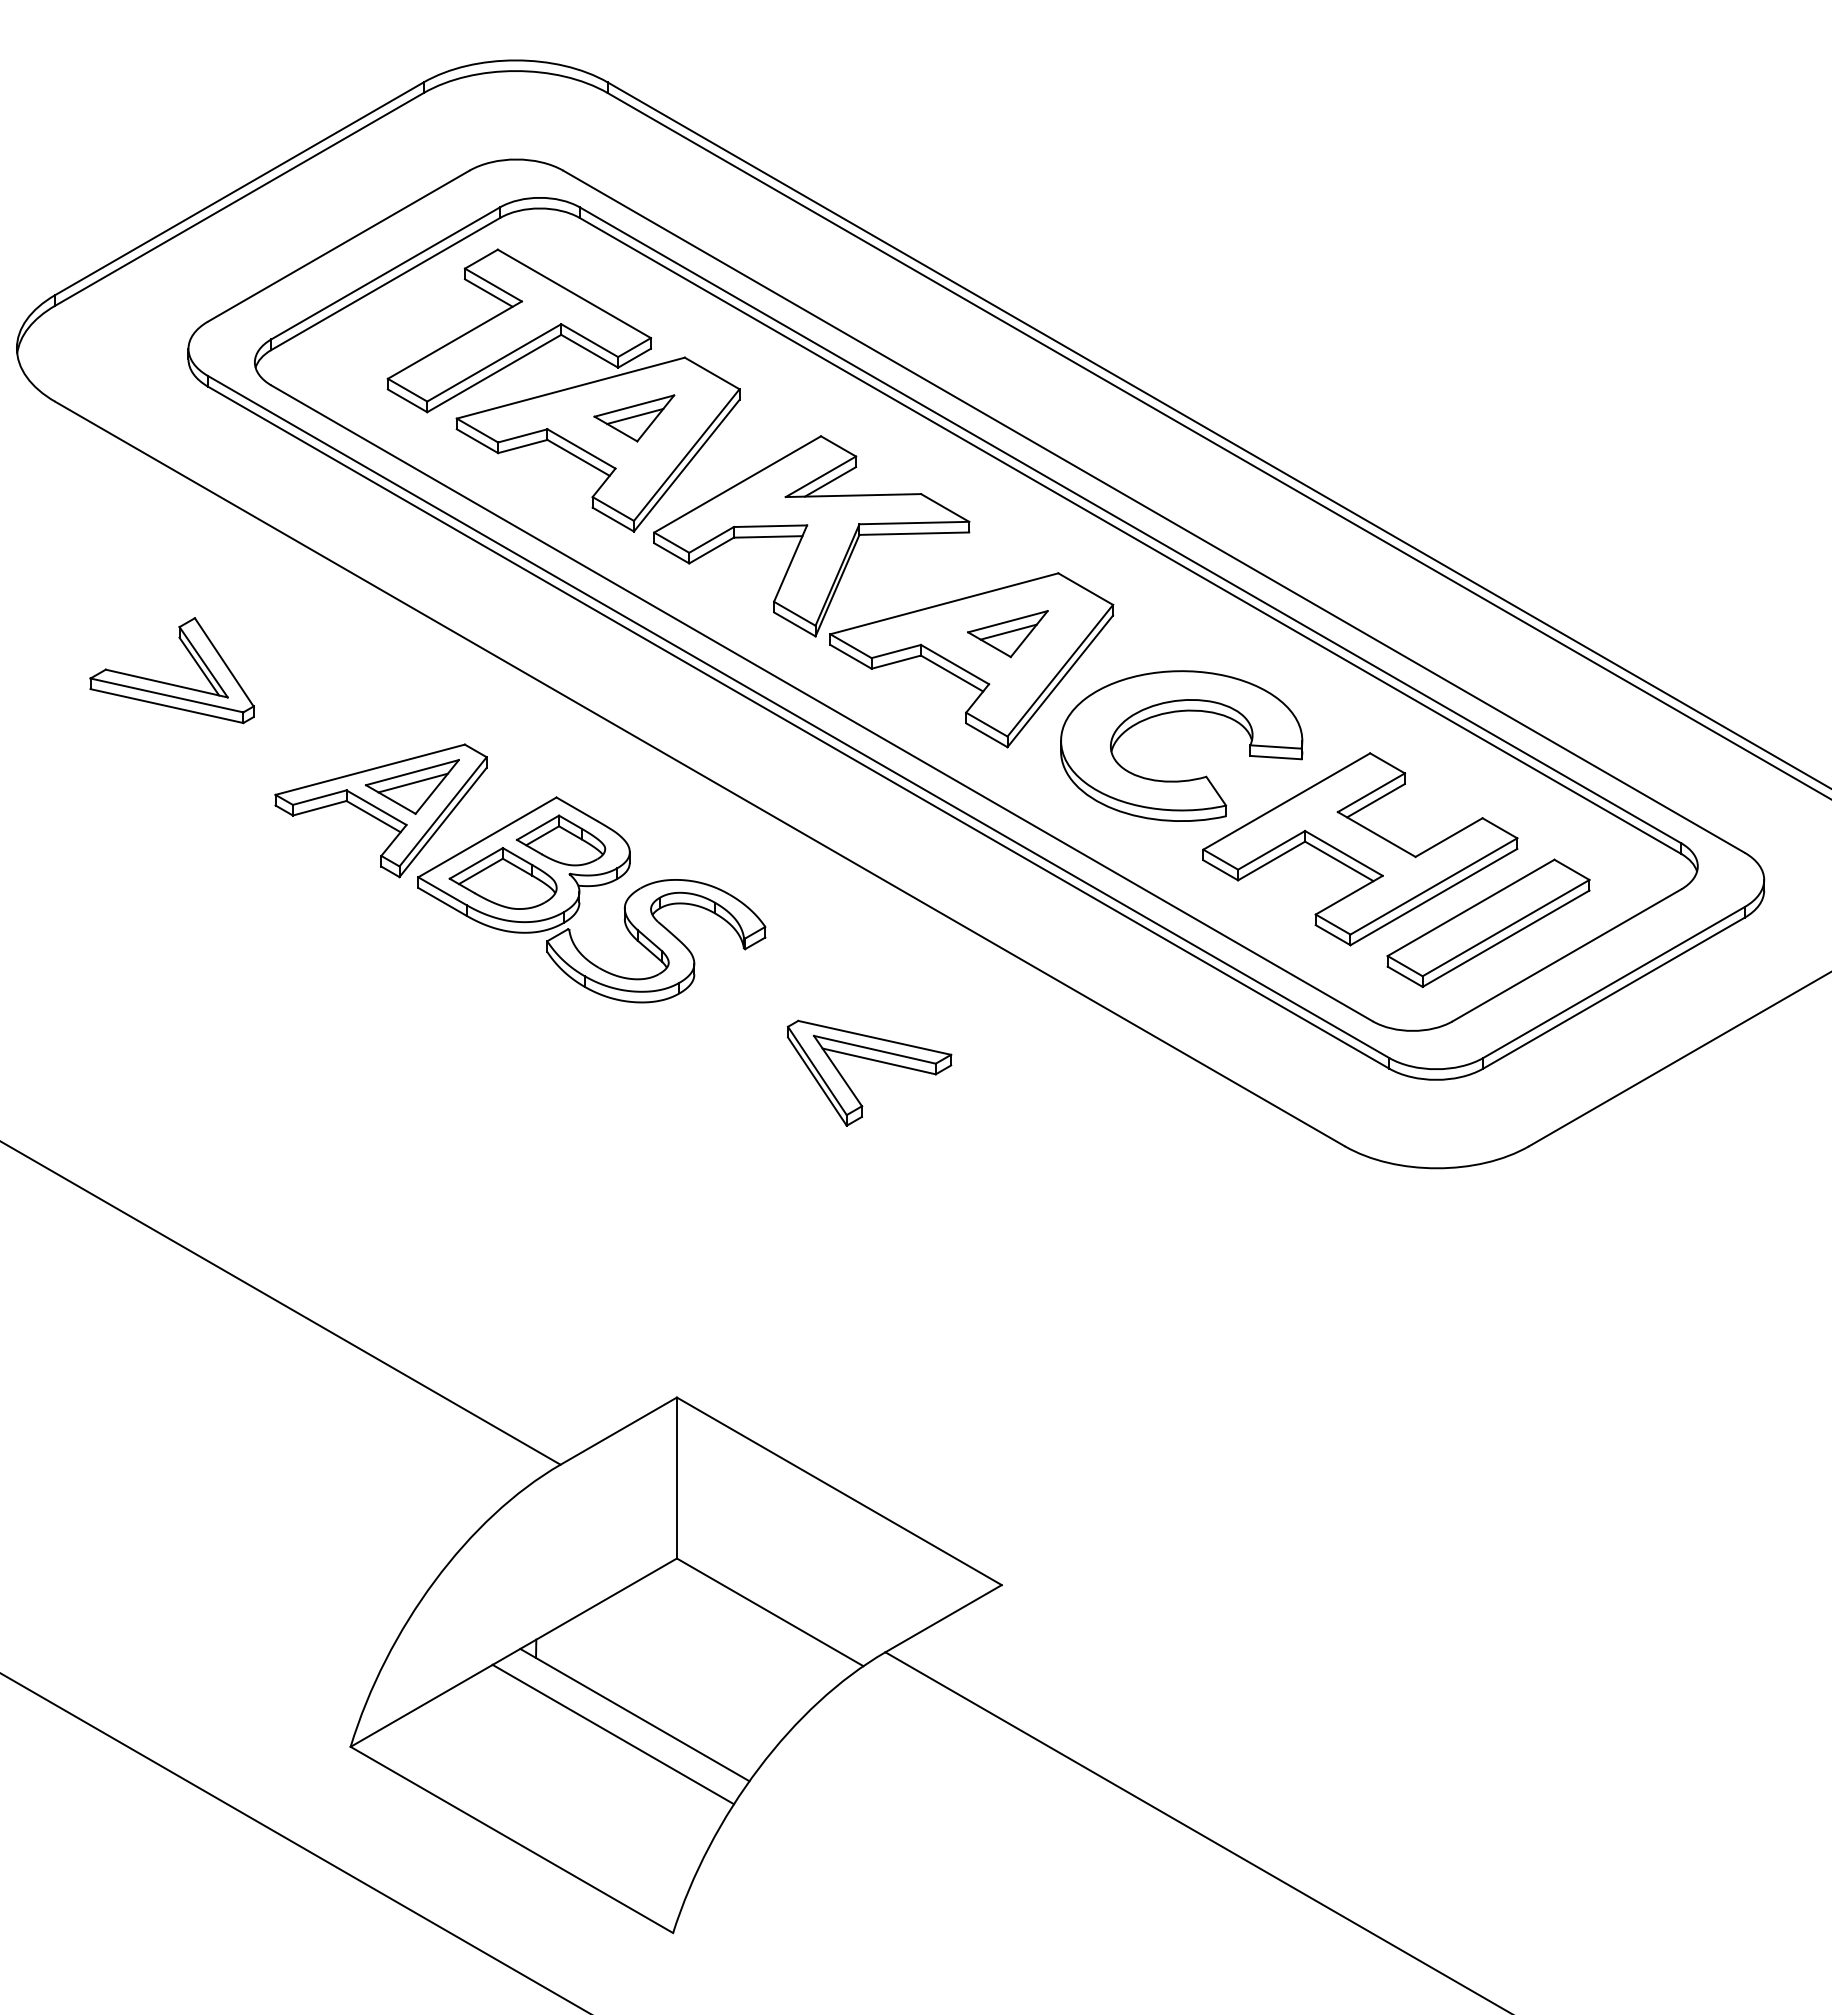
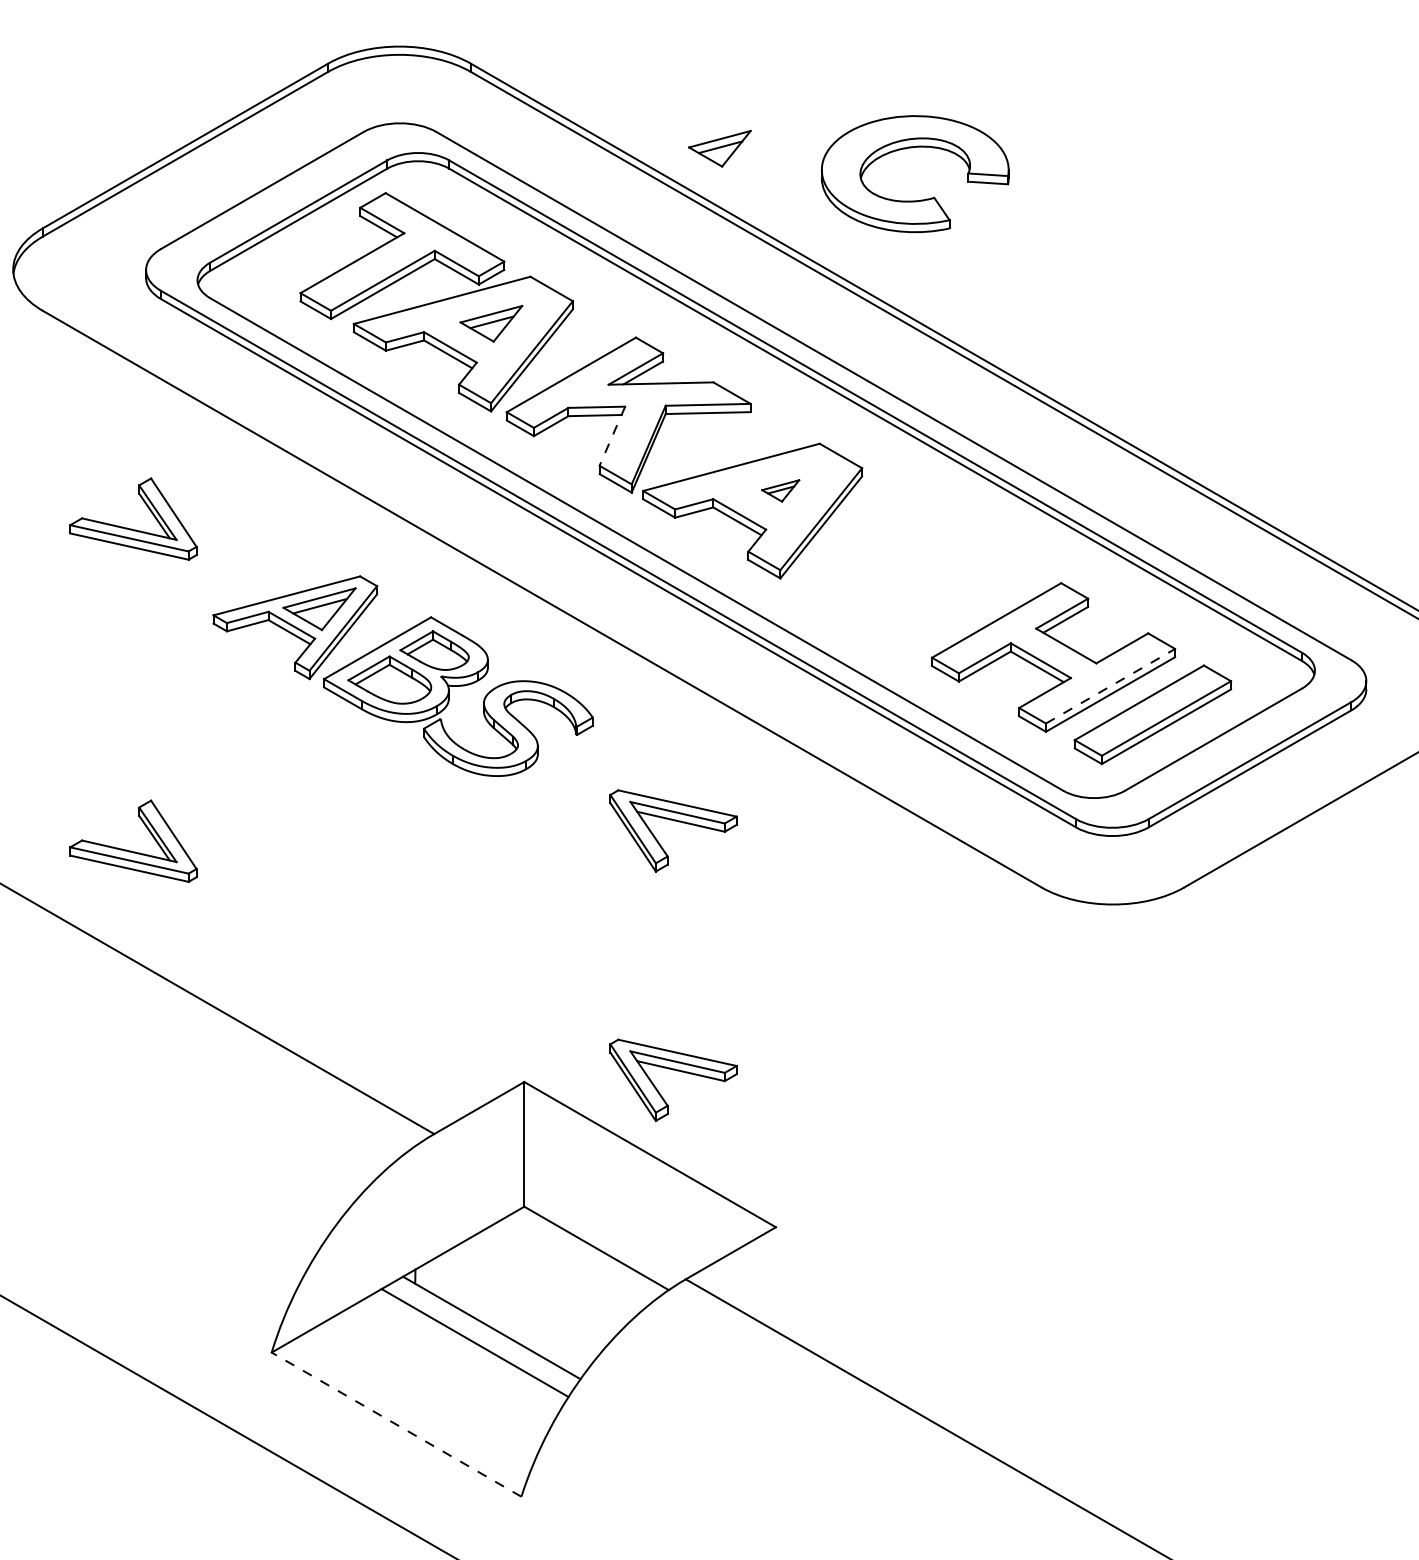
part: (929, 192) -> (719, 148), added
line: (790, 563) -> (612, 436), solid -> dashed
part: (1007, 634) -> (780, 491), size x0.6
part: (1179, 712) -> (913, 148), moved
line: (1434, 886) -> (1111, 686), solid -> dashed
part: (167, 1098) -> (129, 850), added
part: (869, 1382) -> (673, 1070), added
line: (511, 1839) -> (396, 1424), solid -> dashed

